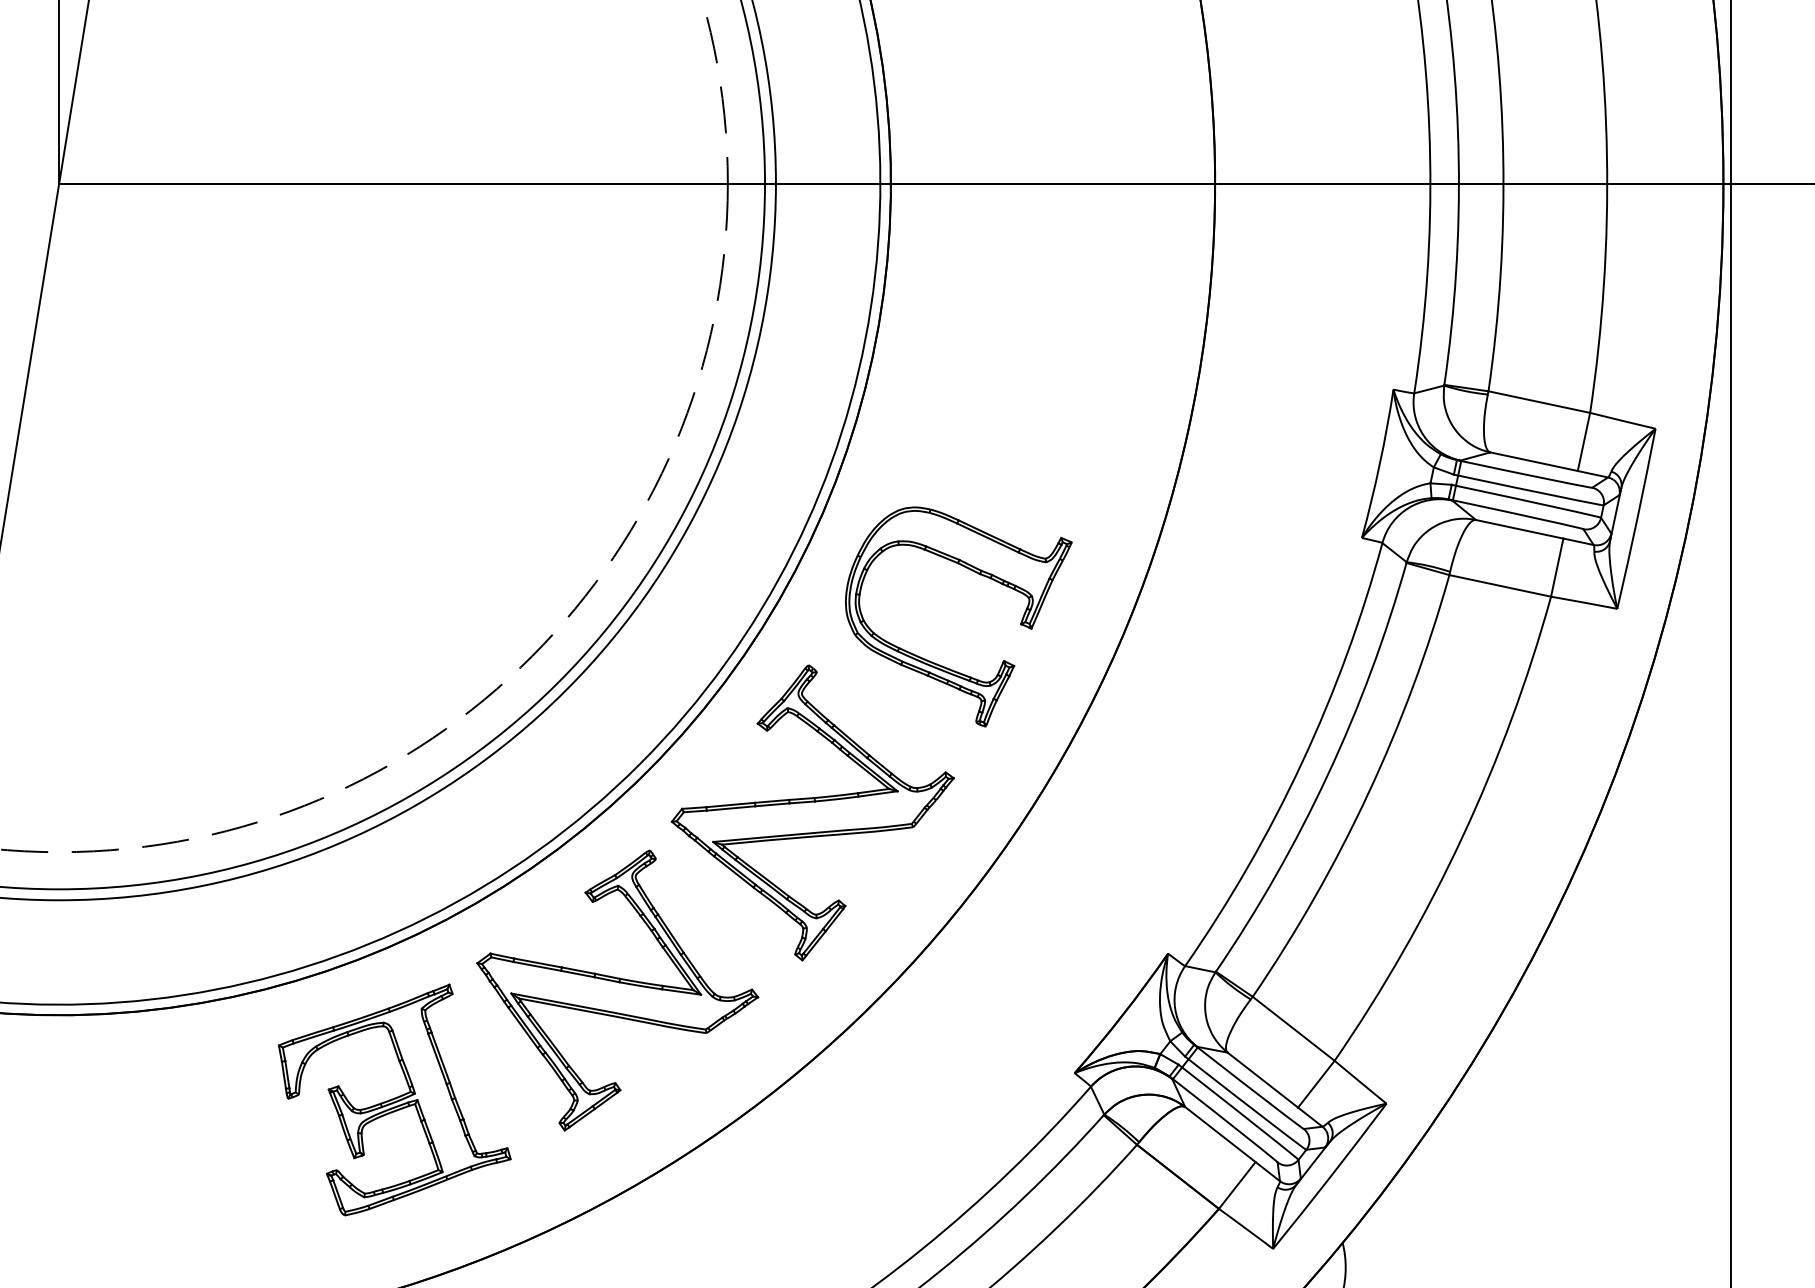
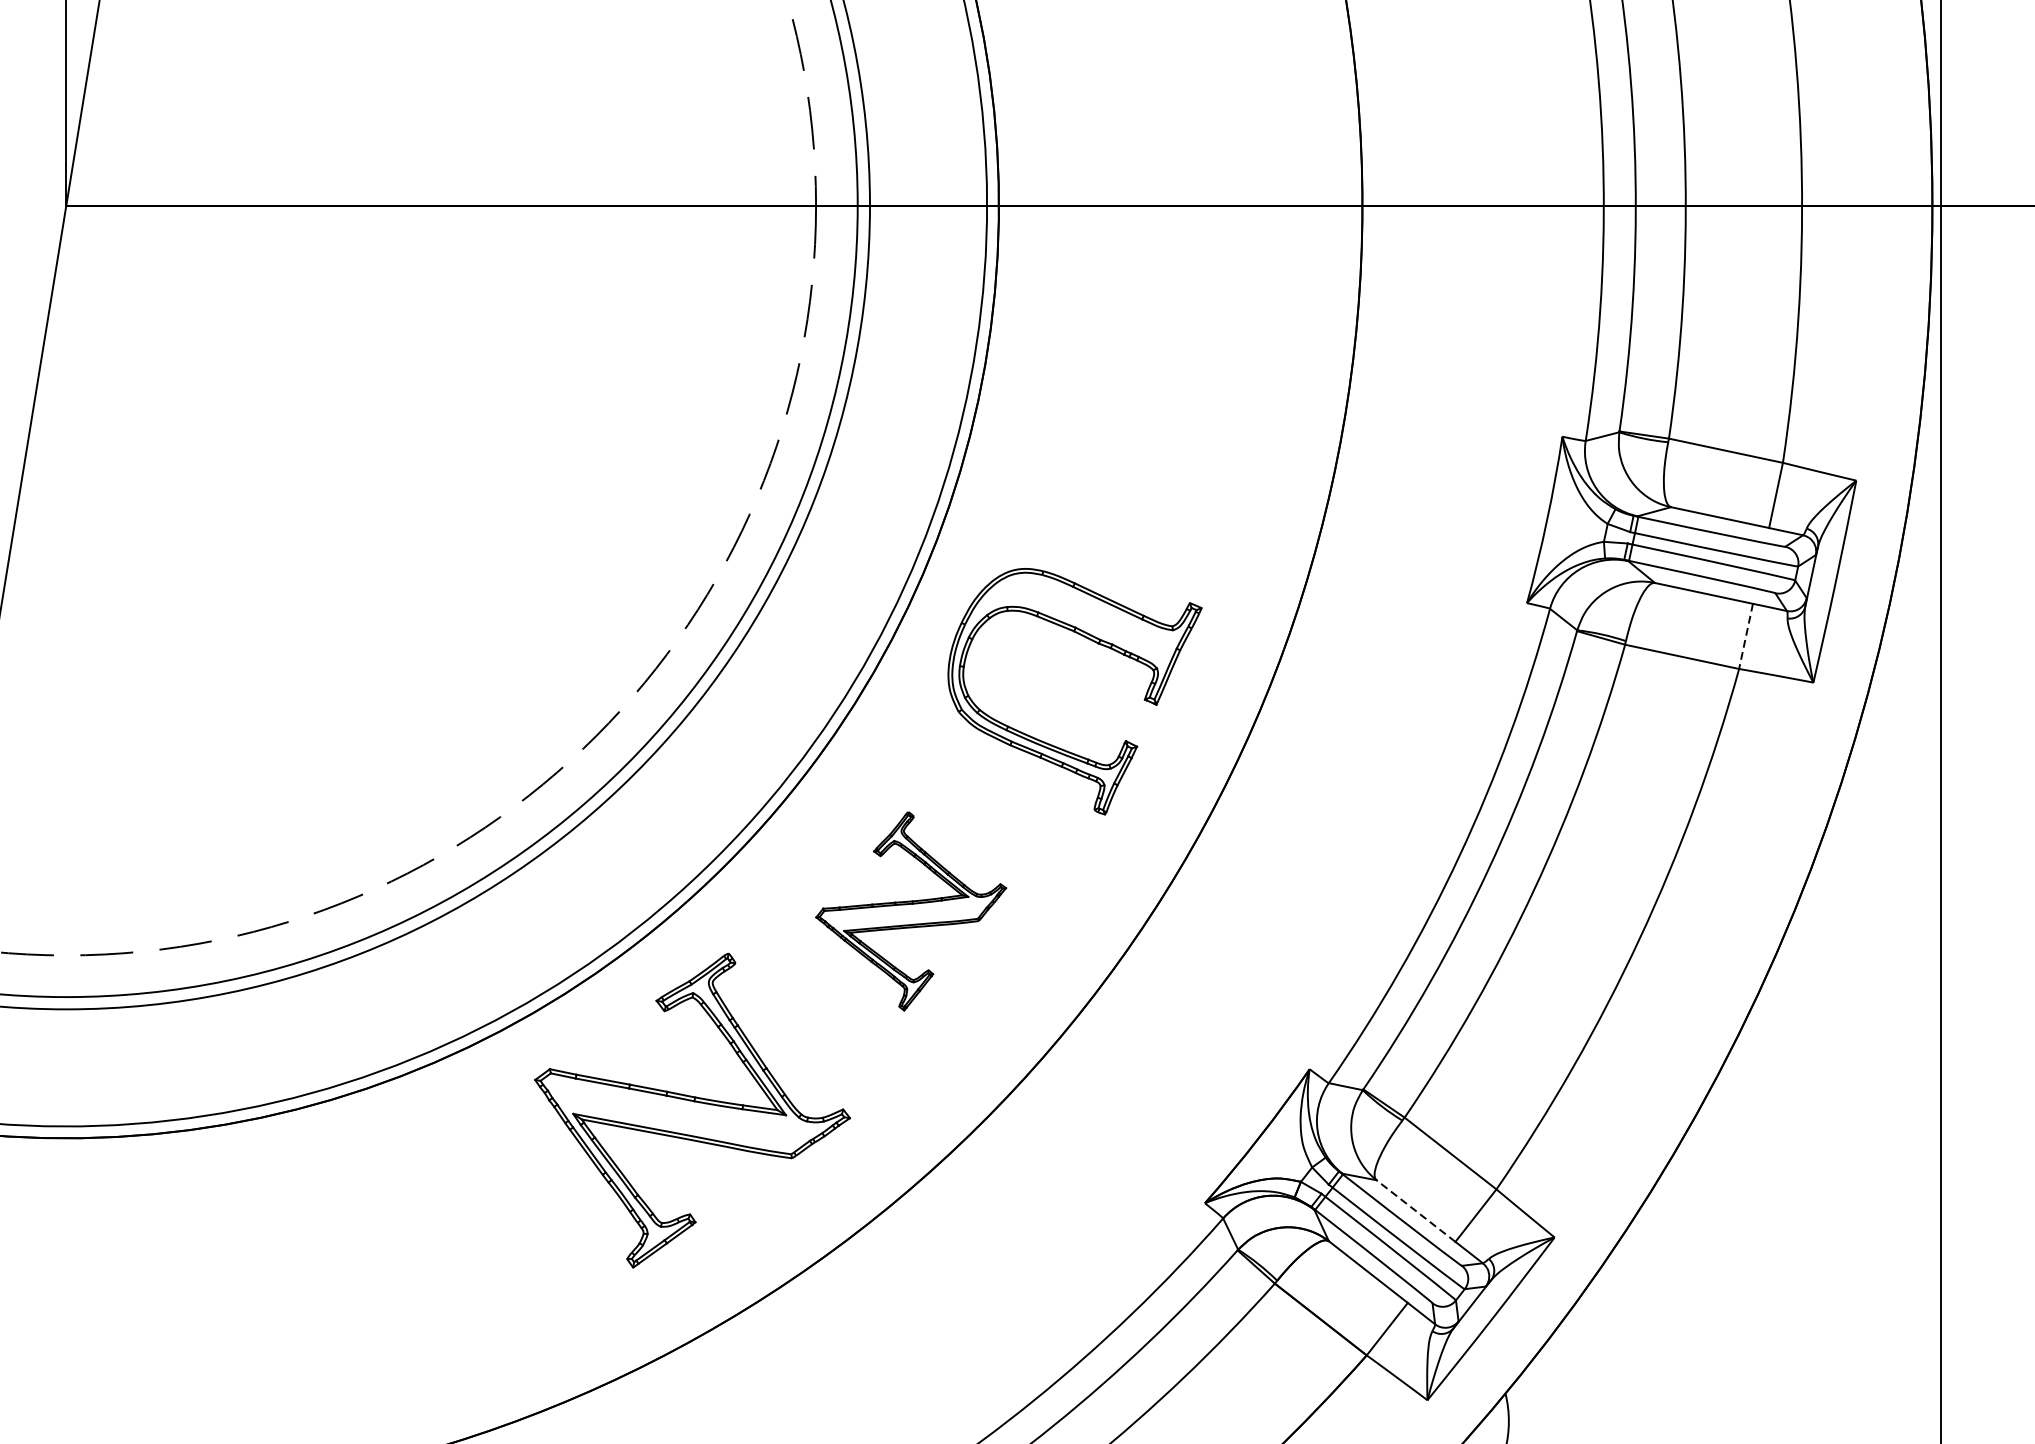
line: (1557, 567) -> (1746, 636), solid -> dashed
part: (812, 812) -> (910, 910), size x0.6
line: (1262, 1080) -> (1415, 1211), solid -> dashed
part: (394, 1099) -> (442, 1232), removed

